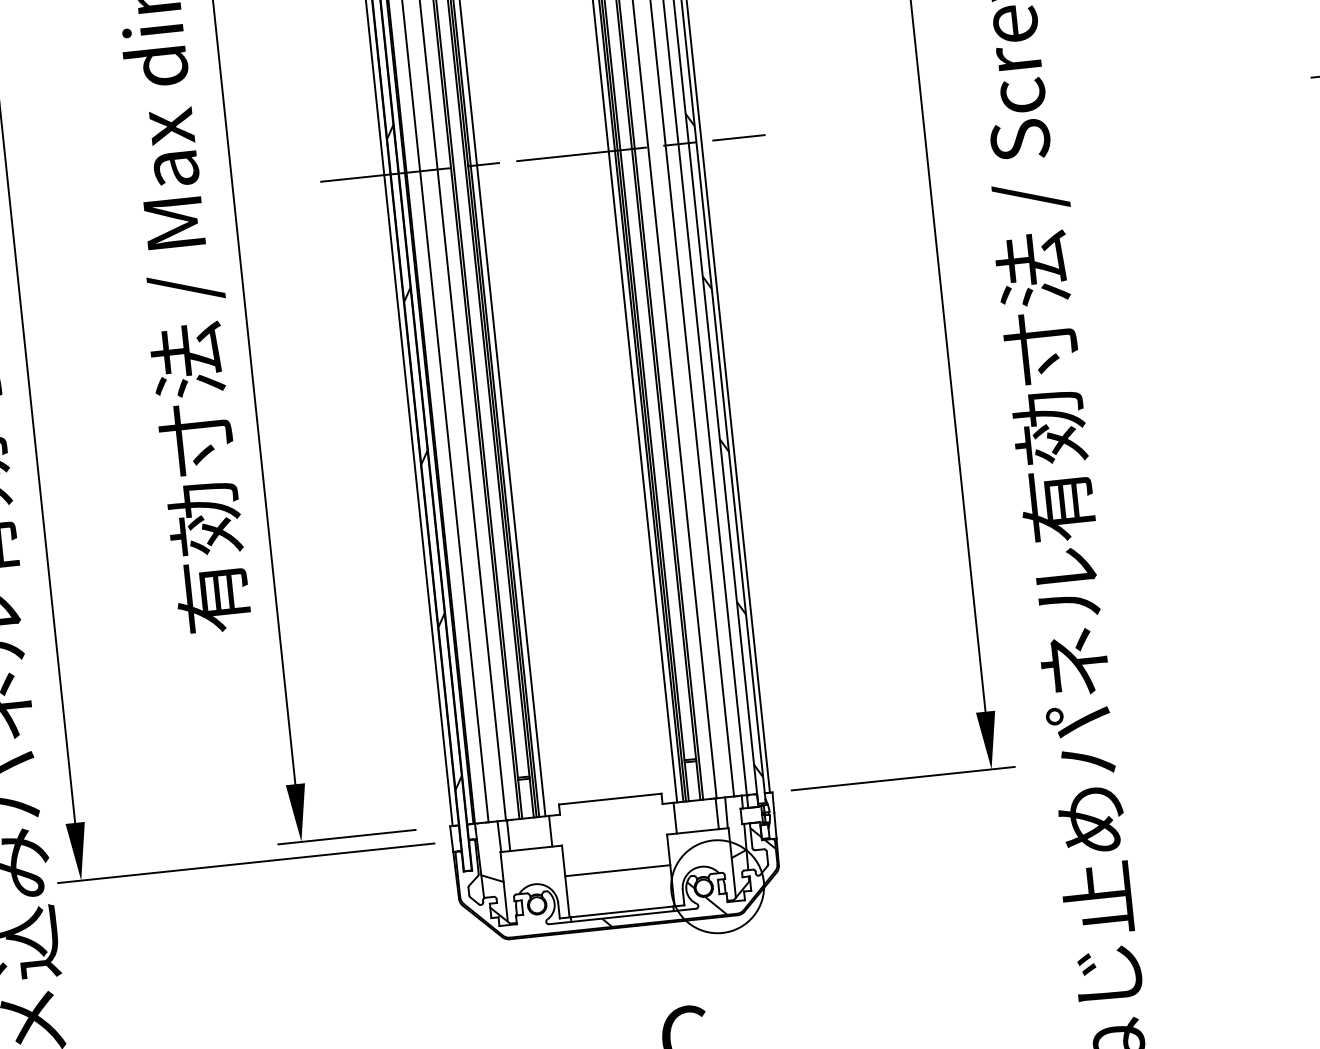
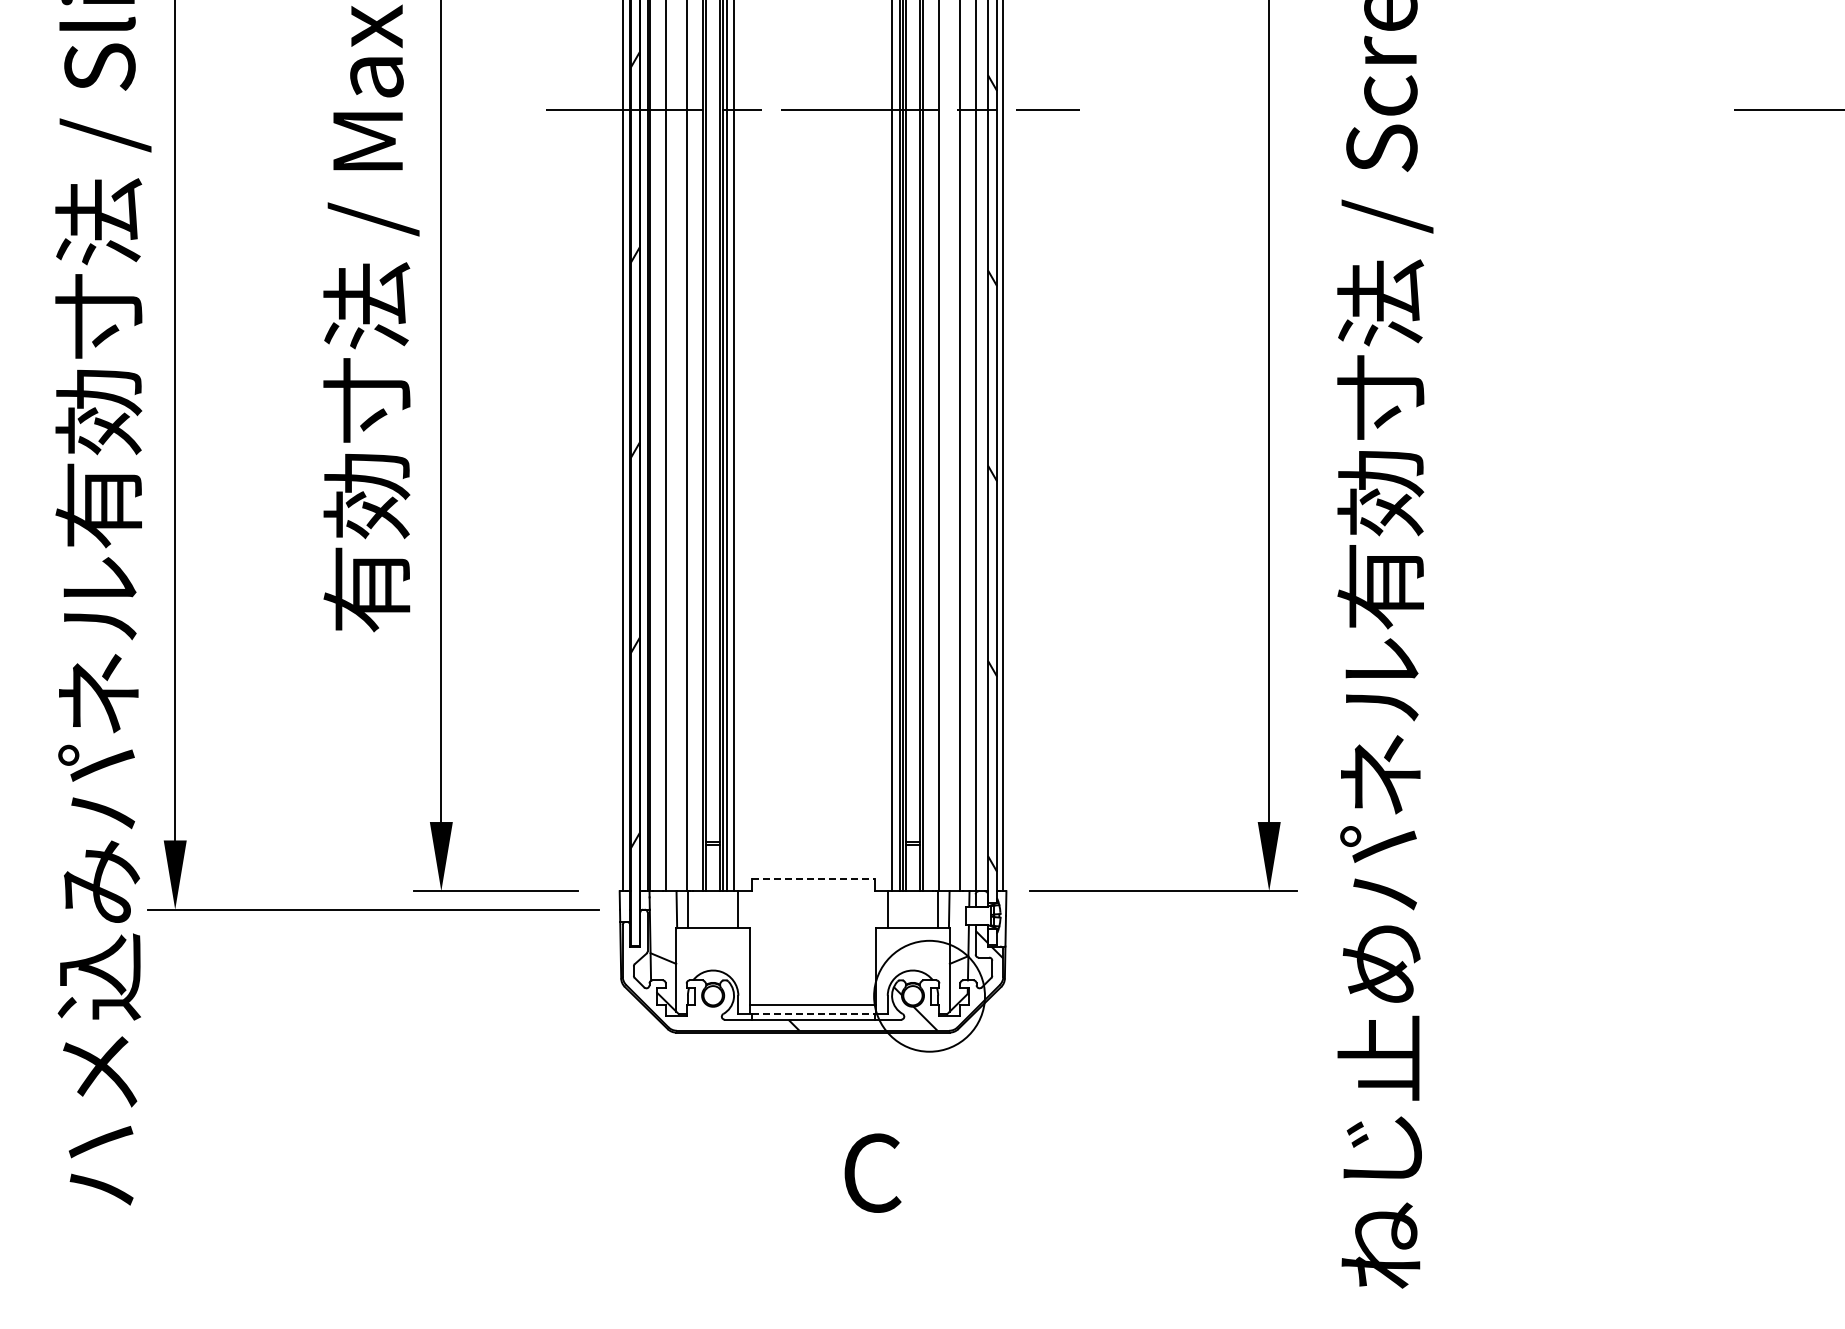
line: (610, 798) -> (813, 878), solid -> dashed
line: (618, 870) -> (813, 1004), moved
line: (622, 912) -> (813, 1014), solid -> dashed

